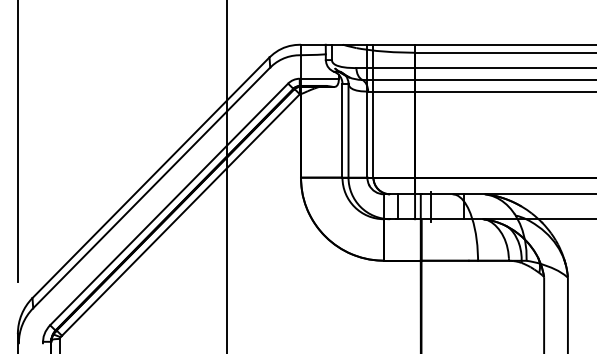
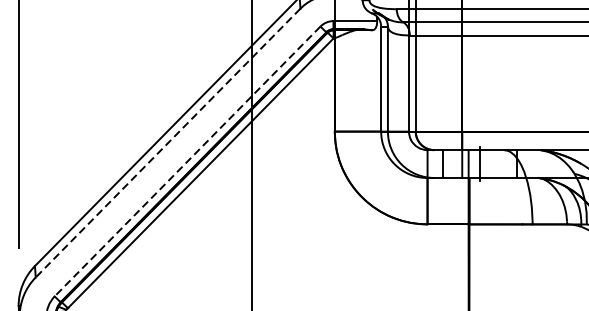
line: (151, 187) -> (167, 142), solid -> dashed
line: (169, 204) -> (187, 161), solid -> dashed

